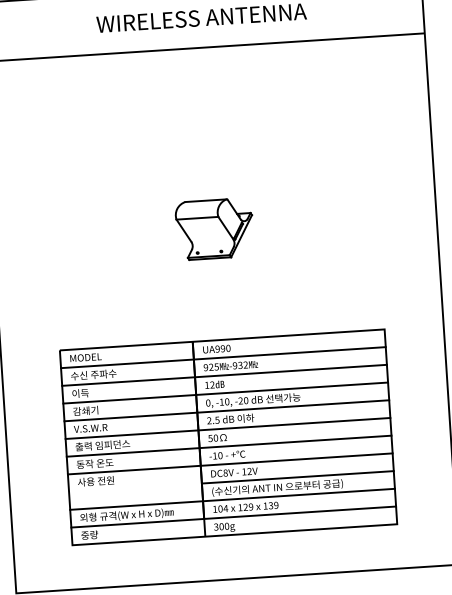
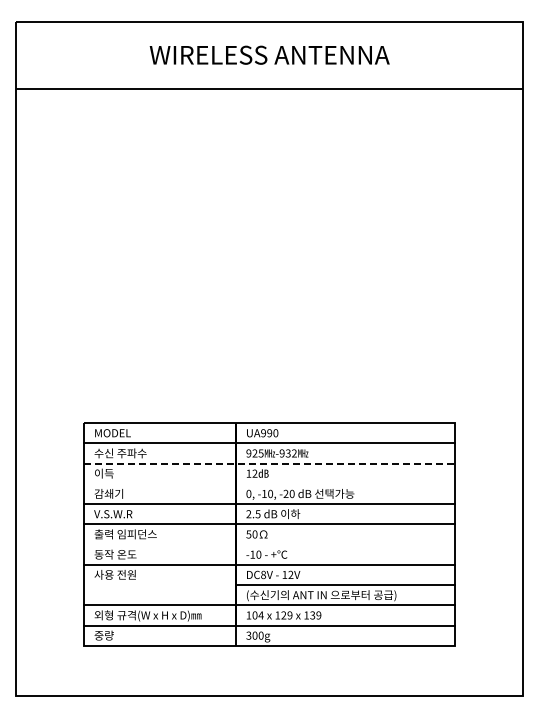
part: (214, 229) -> (268, 296), removed
line: (224, 375) -> (269, 463), solid -> dashed
line: (225, 392) -> (269, 483), removed
line: (229, 446) -> (269, 544), removed

